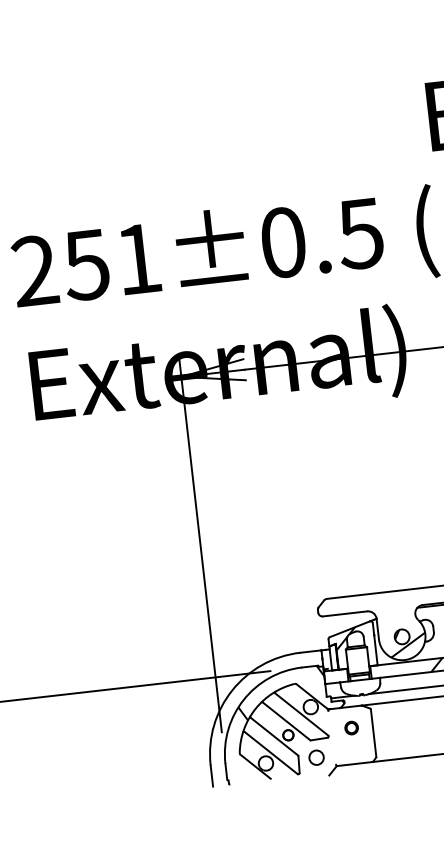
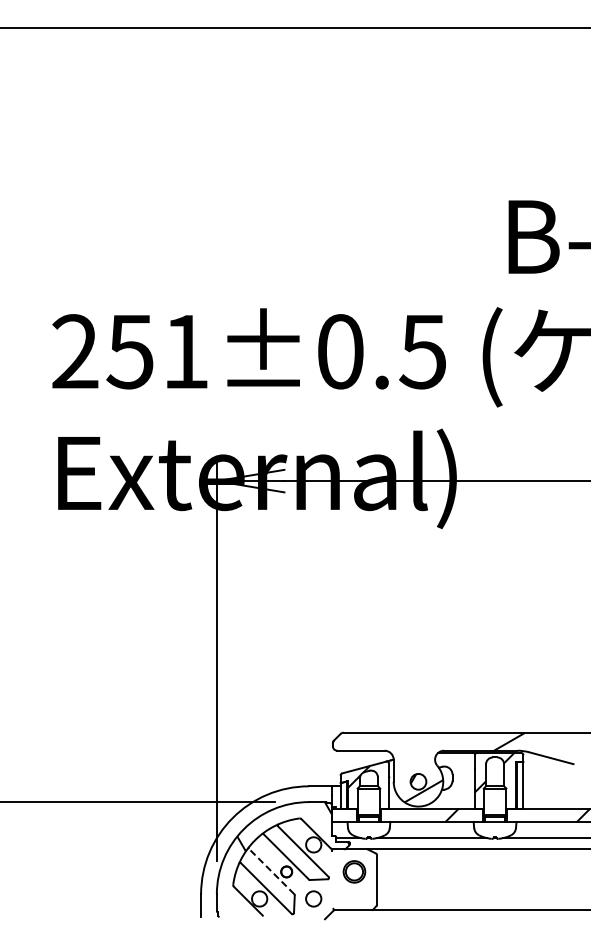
circle: (350, 727) -> (353, 871), size x1.6
line: (274, 736) -> (271, 871), solid -> dashed

